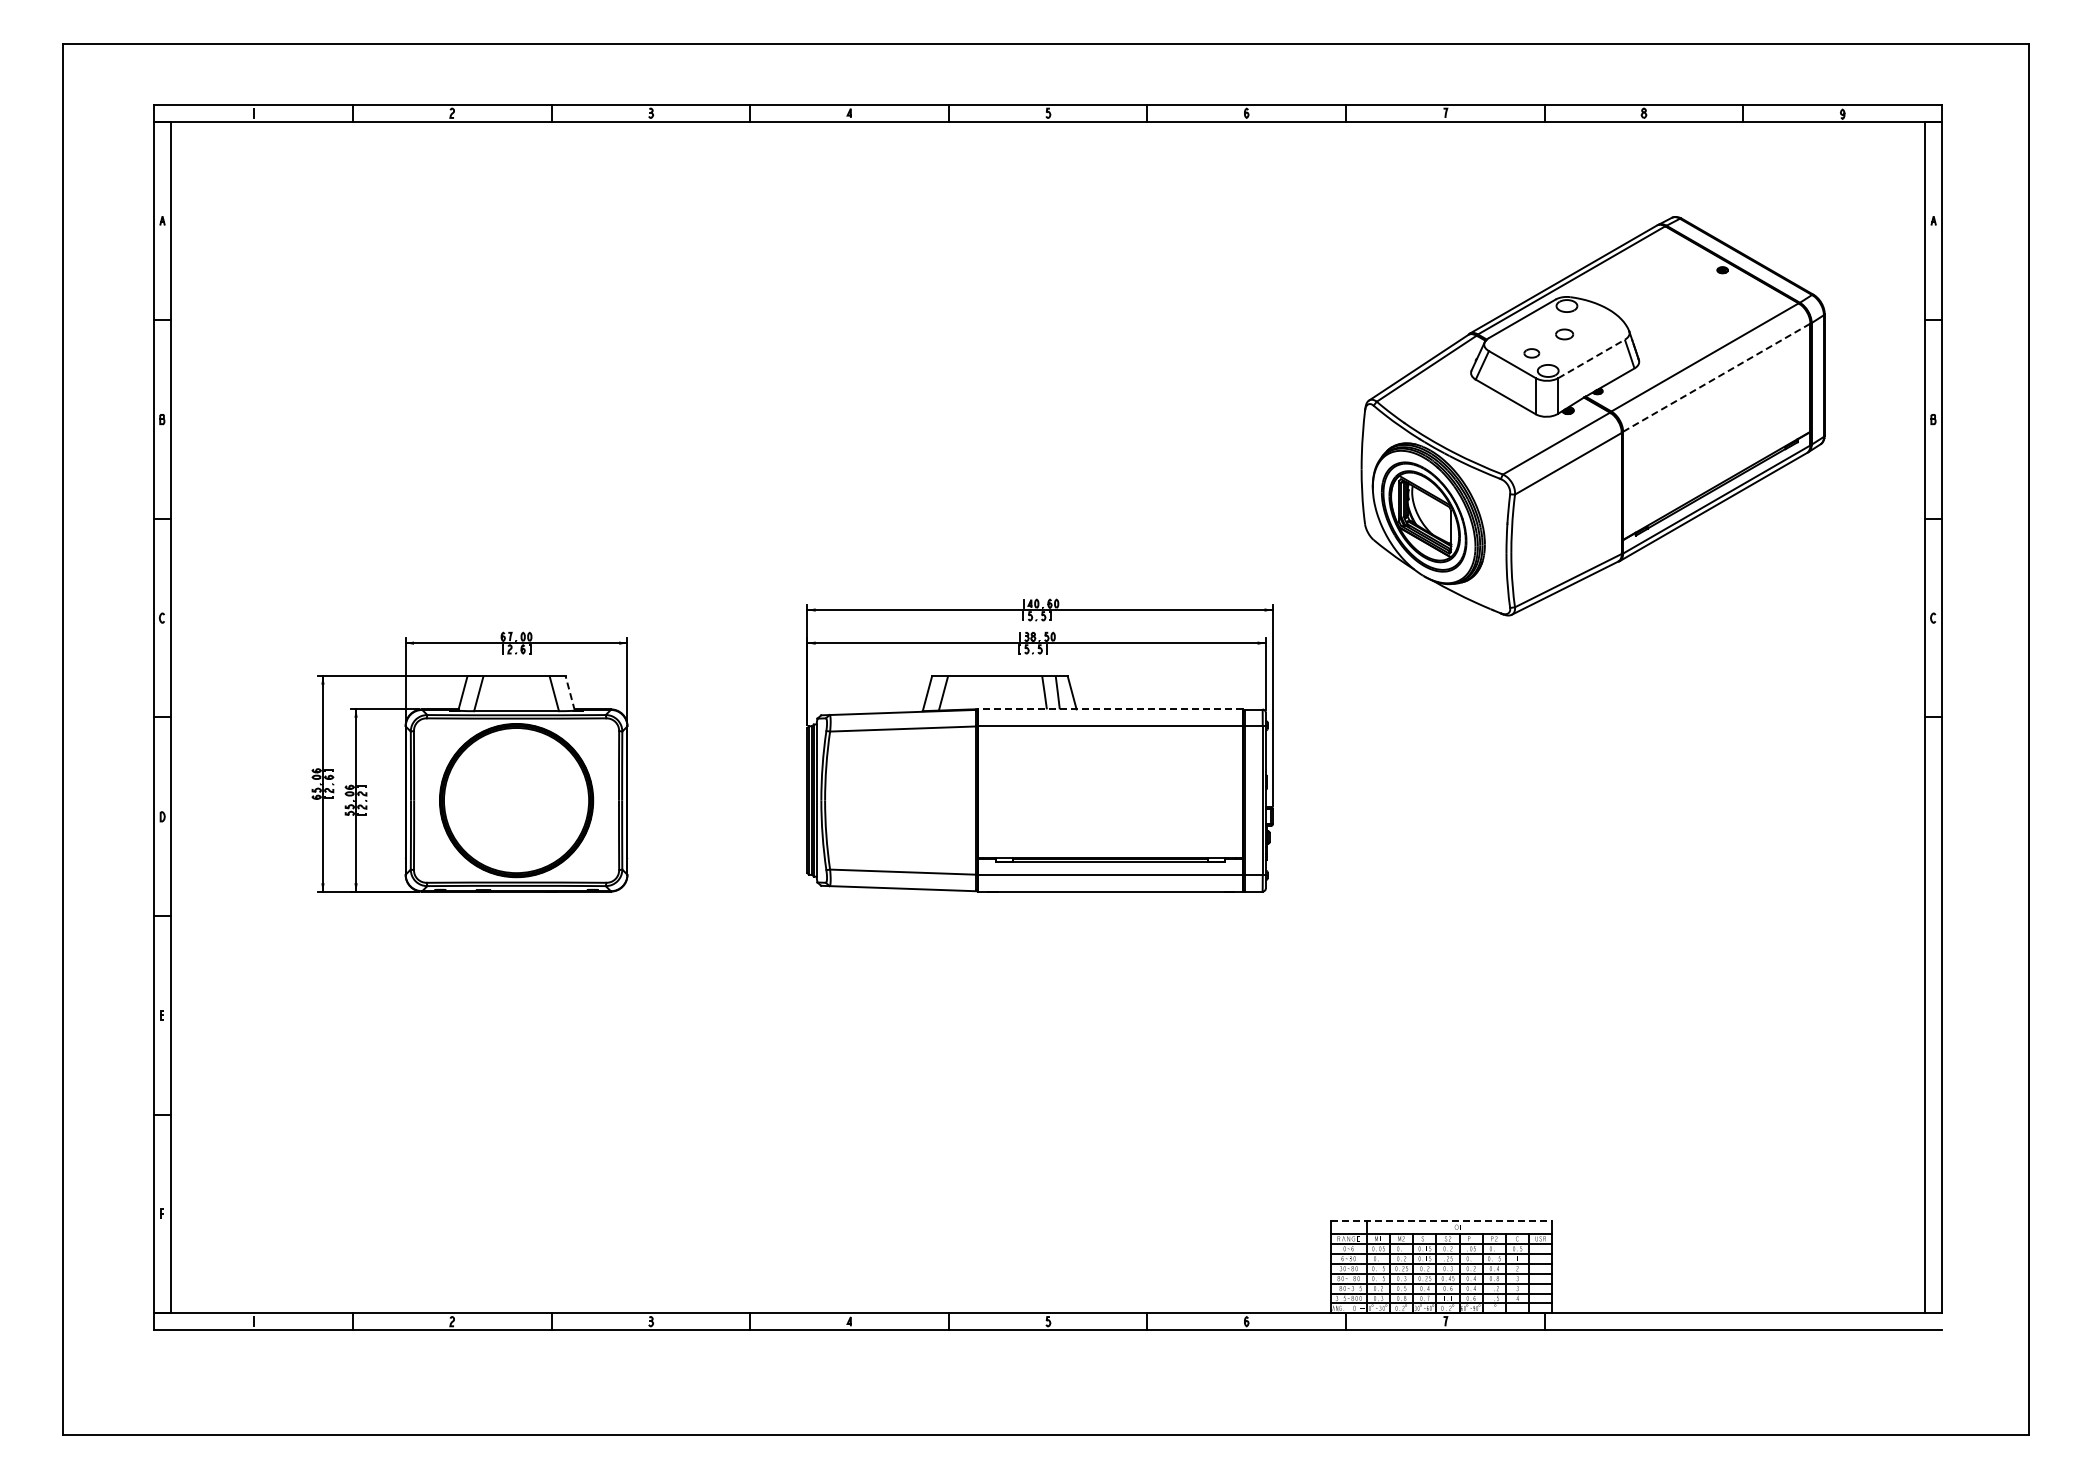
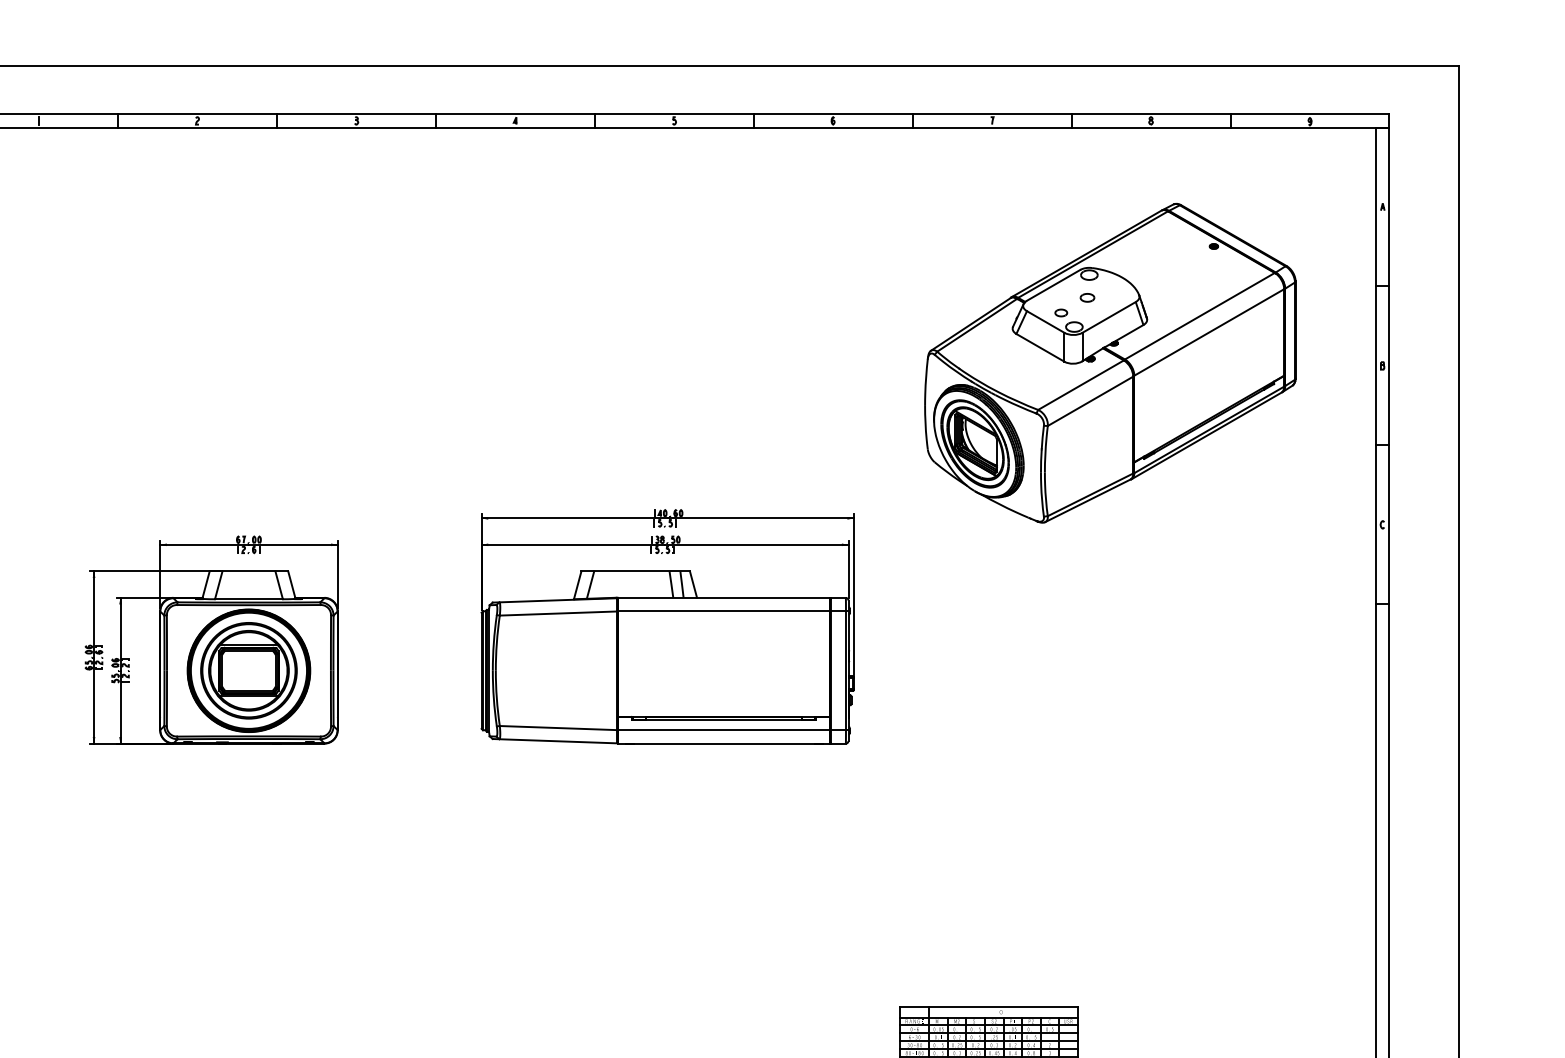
line: (1592, 358) -> (1109, 317), dashed -> solid
line: (1717, 377) -> (1209, 332), dashed -> solid
line: (570, 693) -> (292, 585), dashed -> solid
line: (1109, 709) -> (723, 597), dashed -> solid
part: (516, 800) -> (248, 670), added
line: (1441, 1220) -> (989, 1006), dashed -> solid

